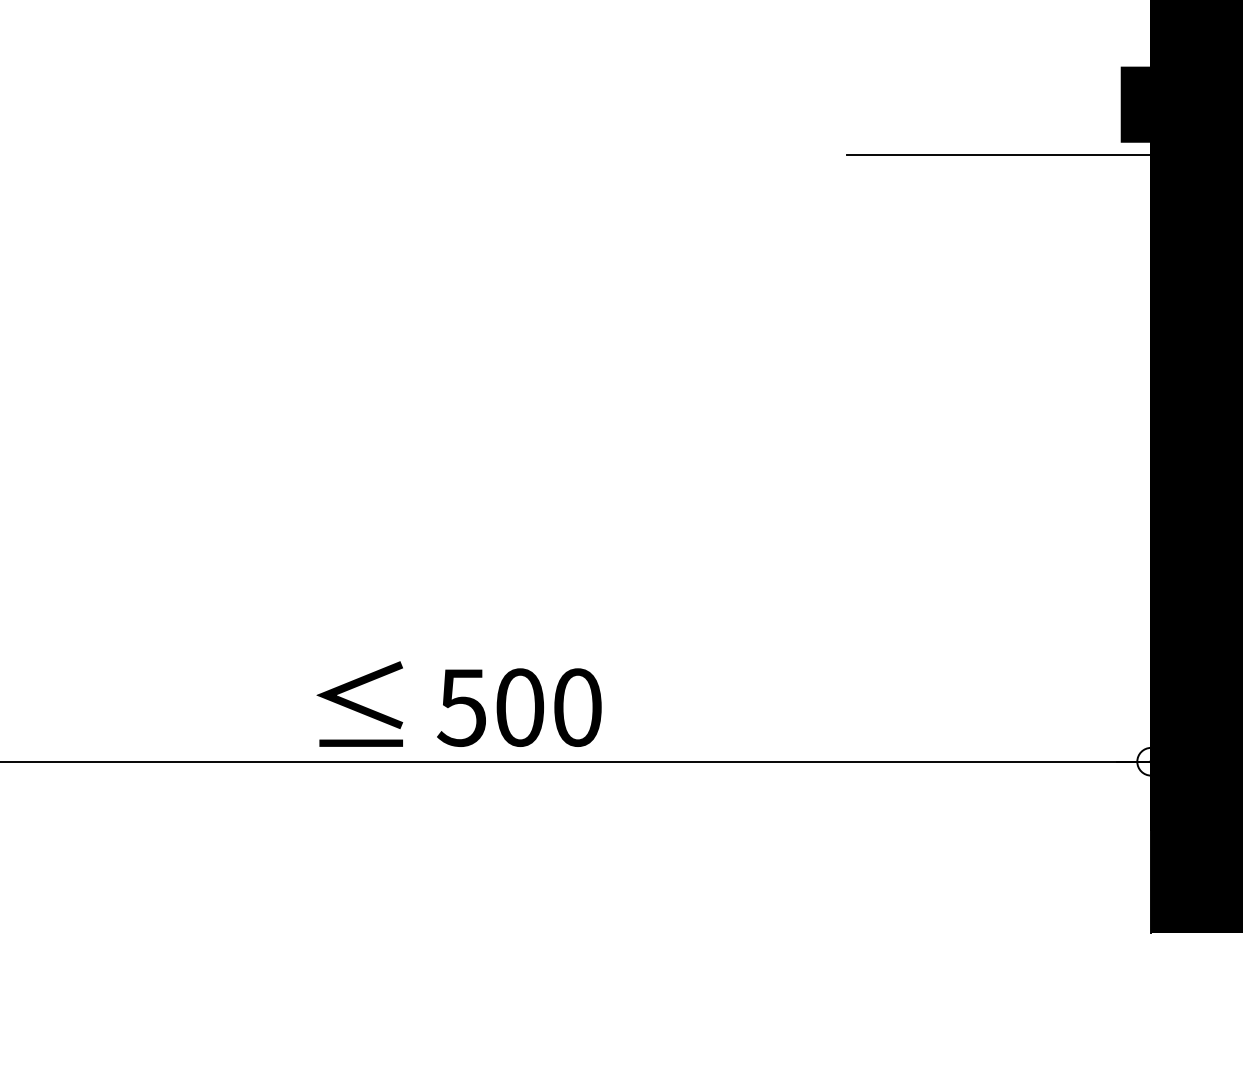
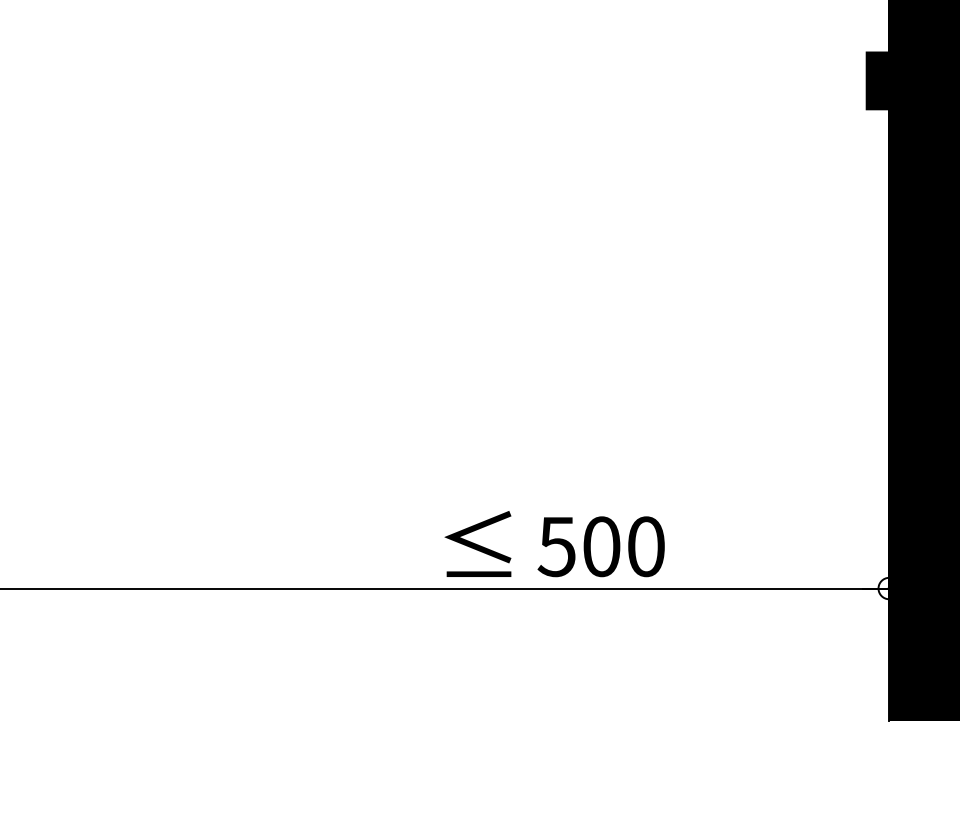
line: (998, 154) -> (771, 119), removed
text: (458, 703) -> (554, 543), moved

